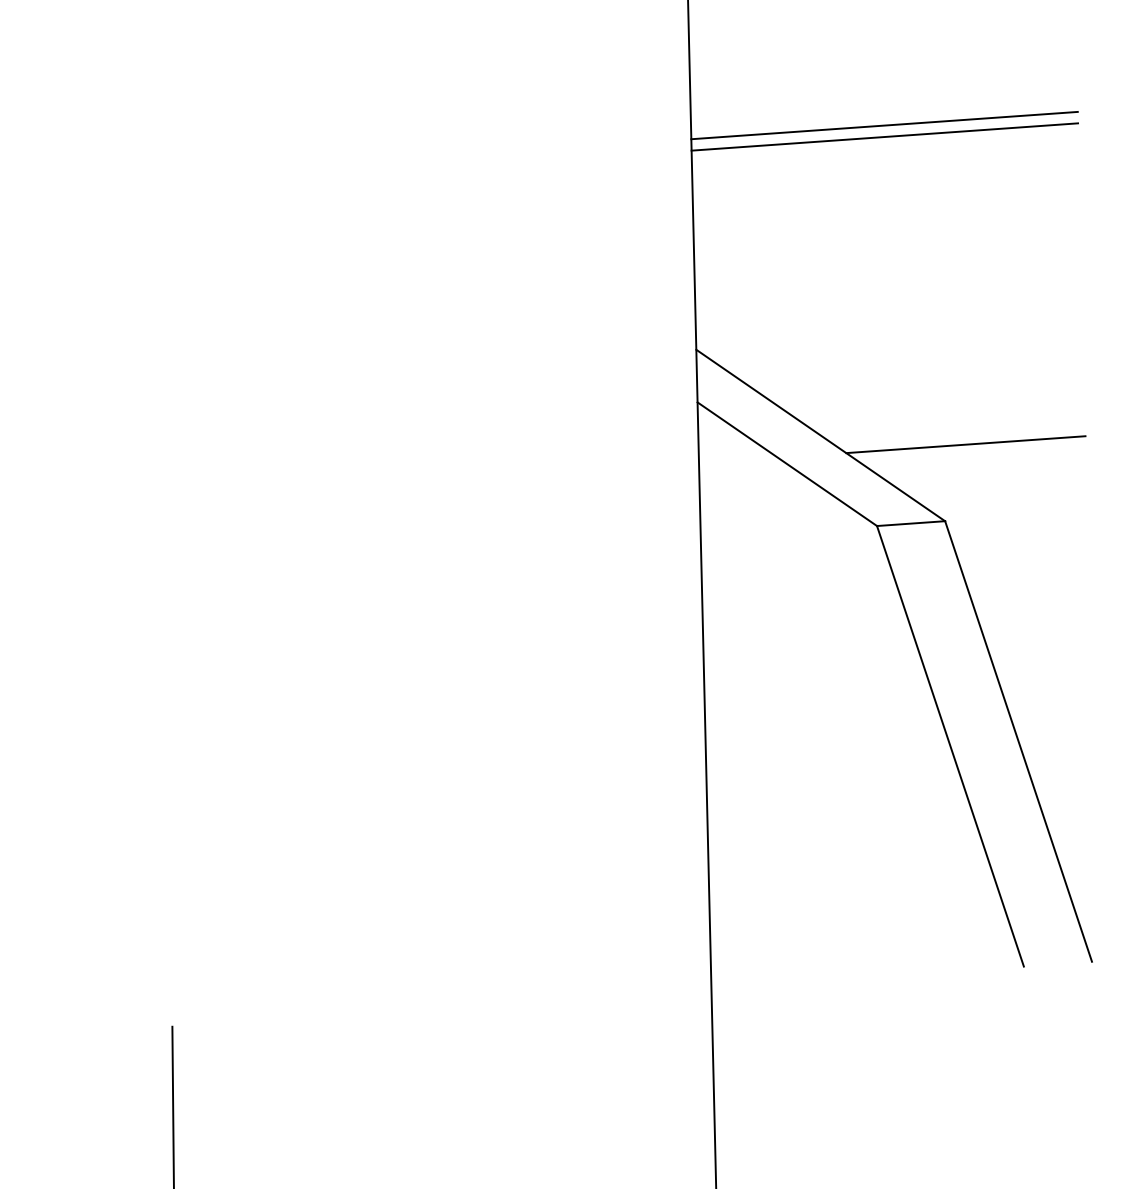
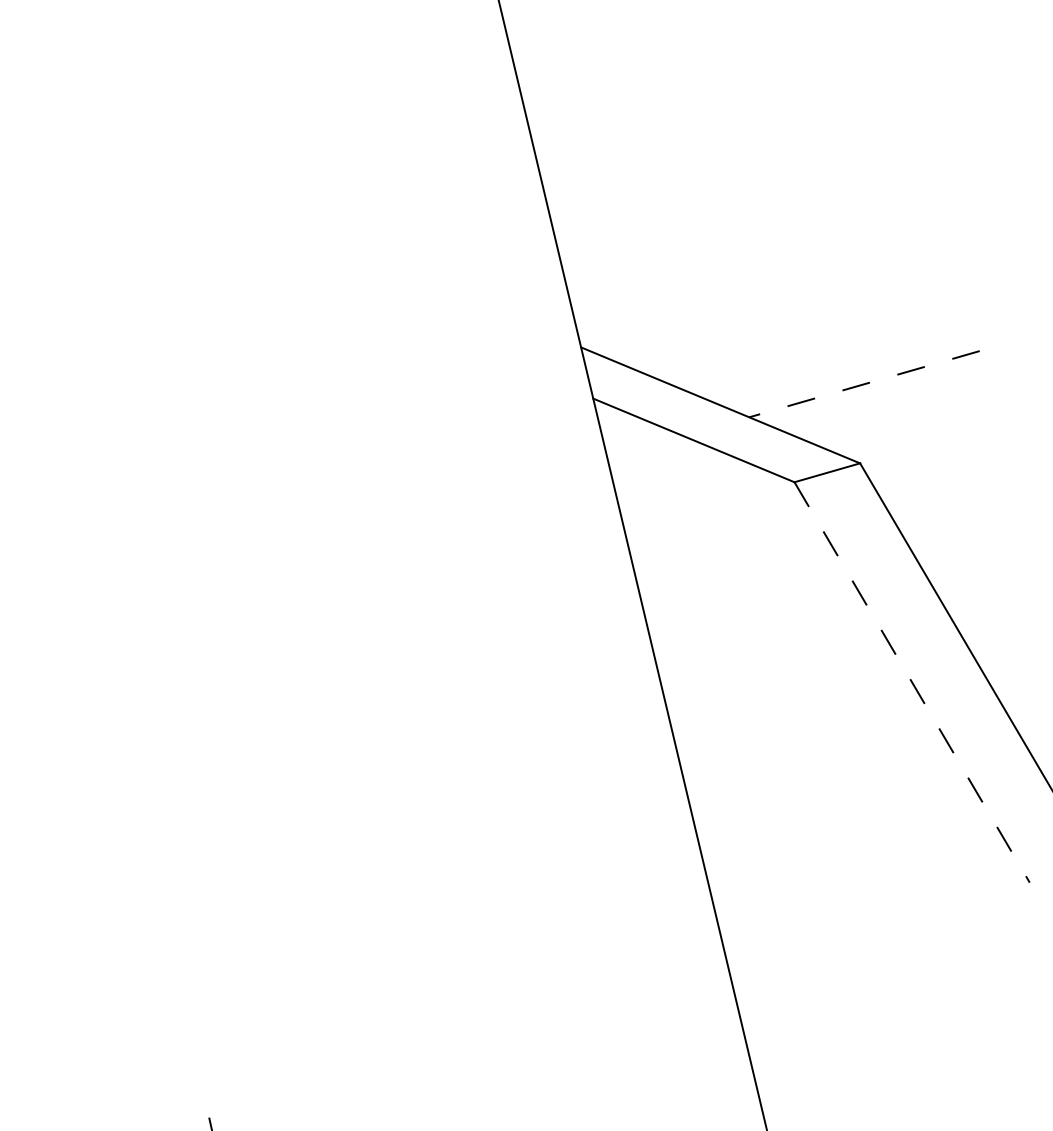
line: (884, 125) -> (718, 88), removed
line: (884, 136) -> (720, 99), removed
line: (965, 444) -> (864, 384), solid -> dashed
line: (950, 746) -> (912, 682), solid -> dashed

